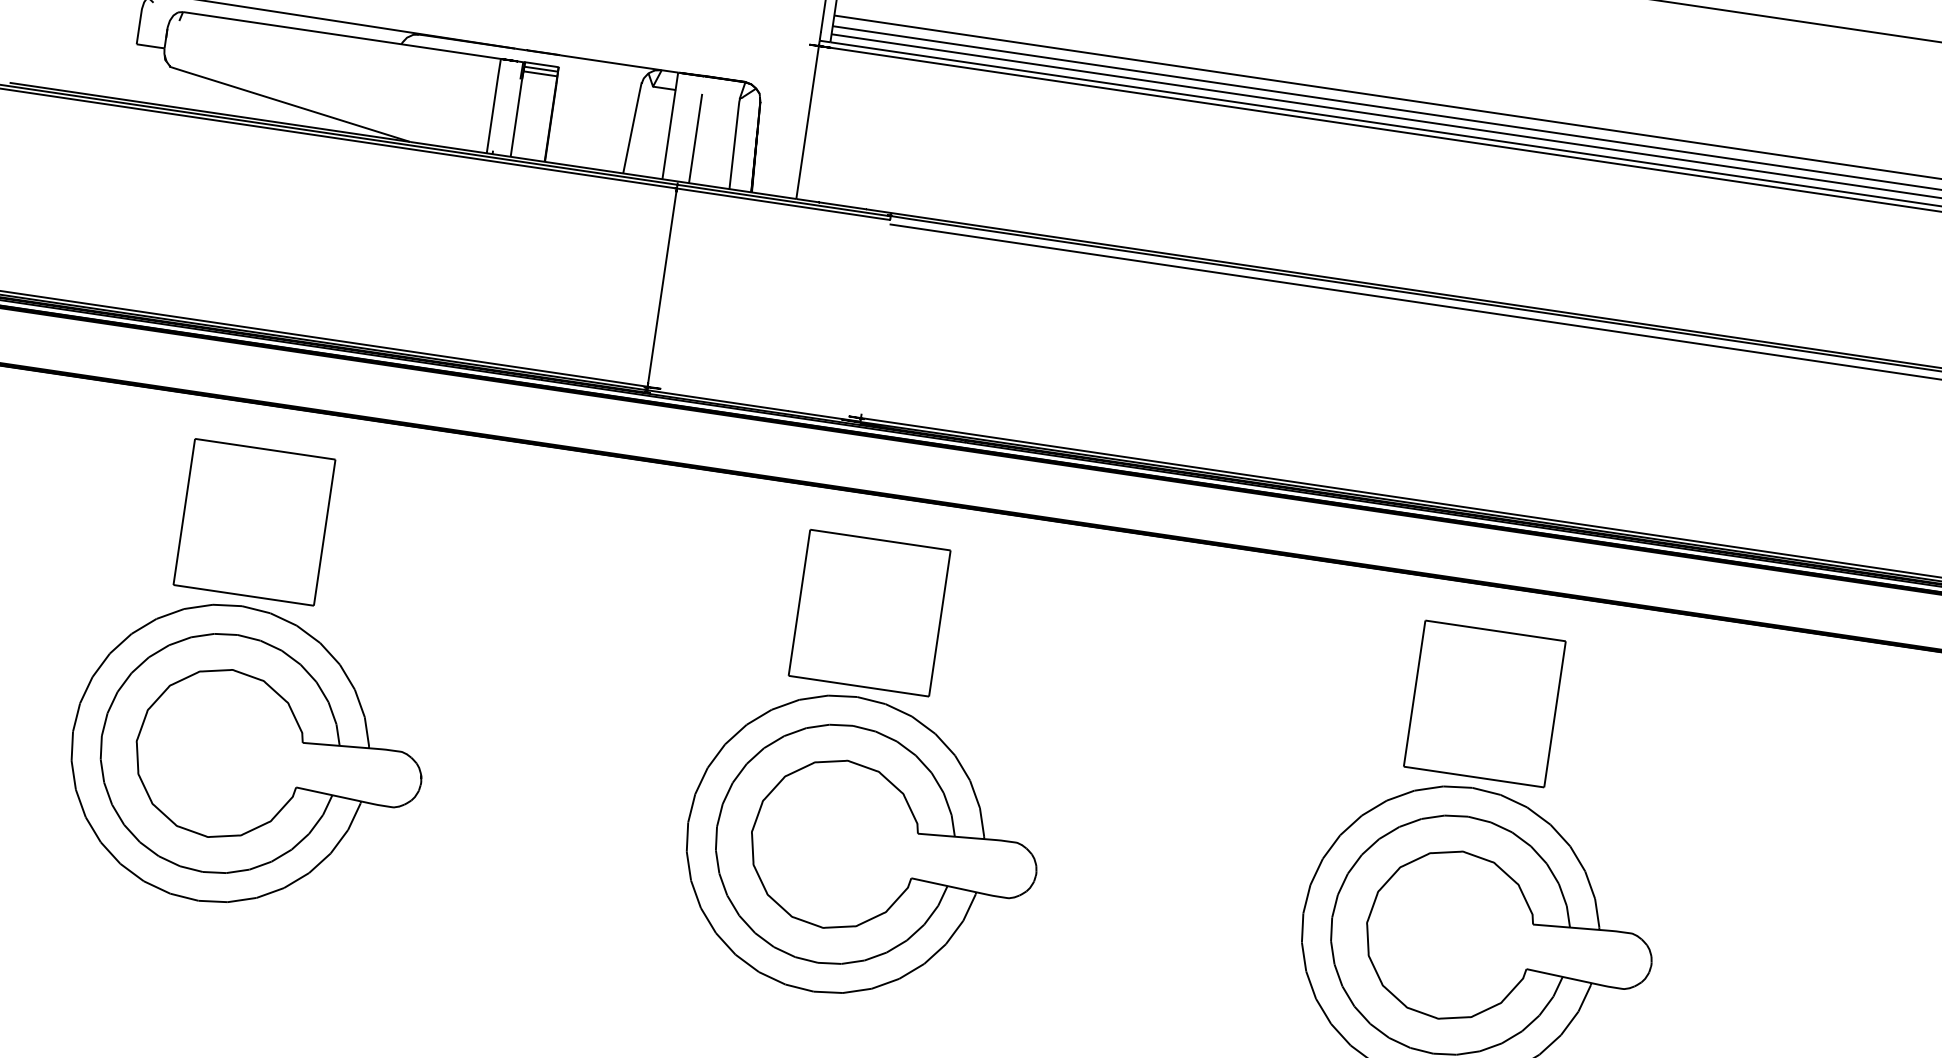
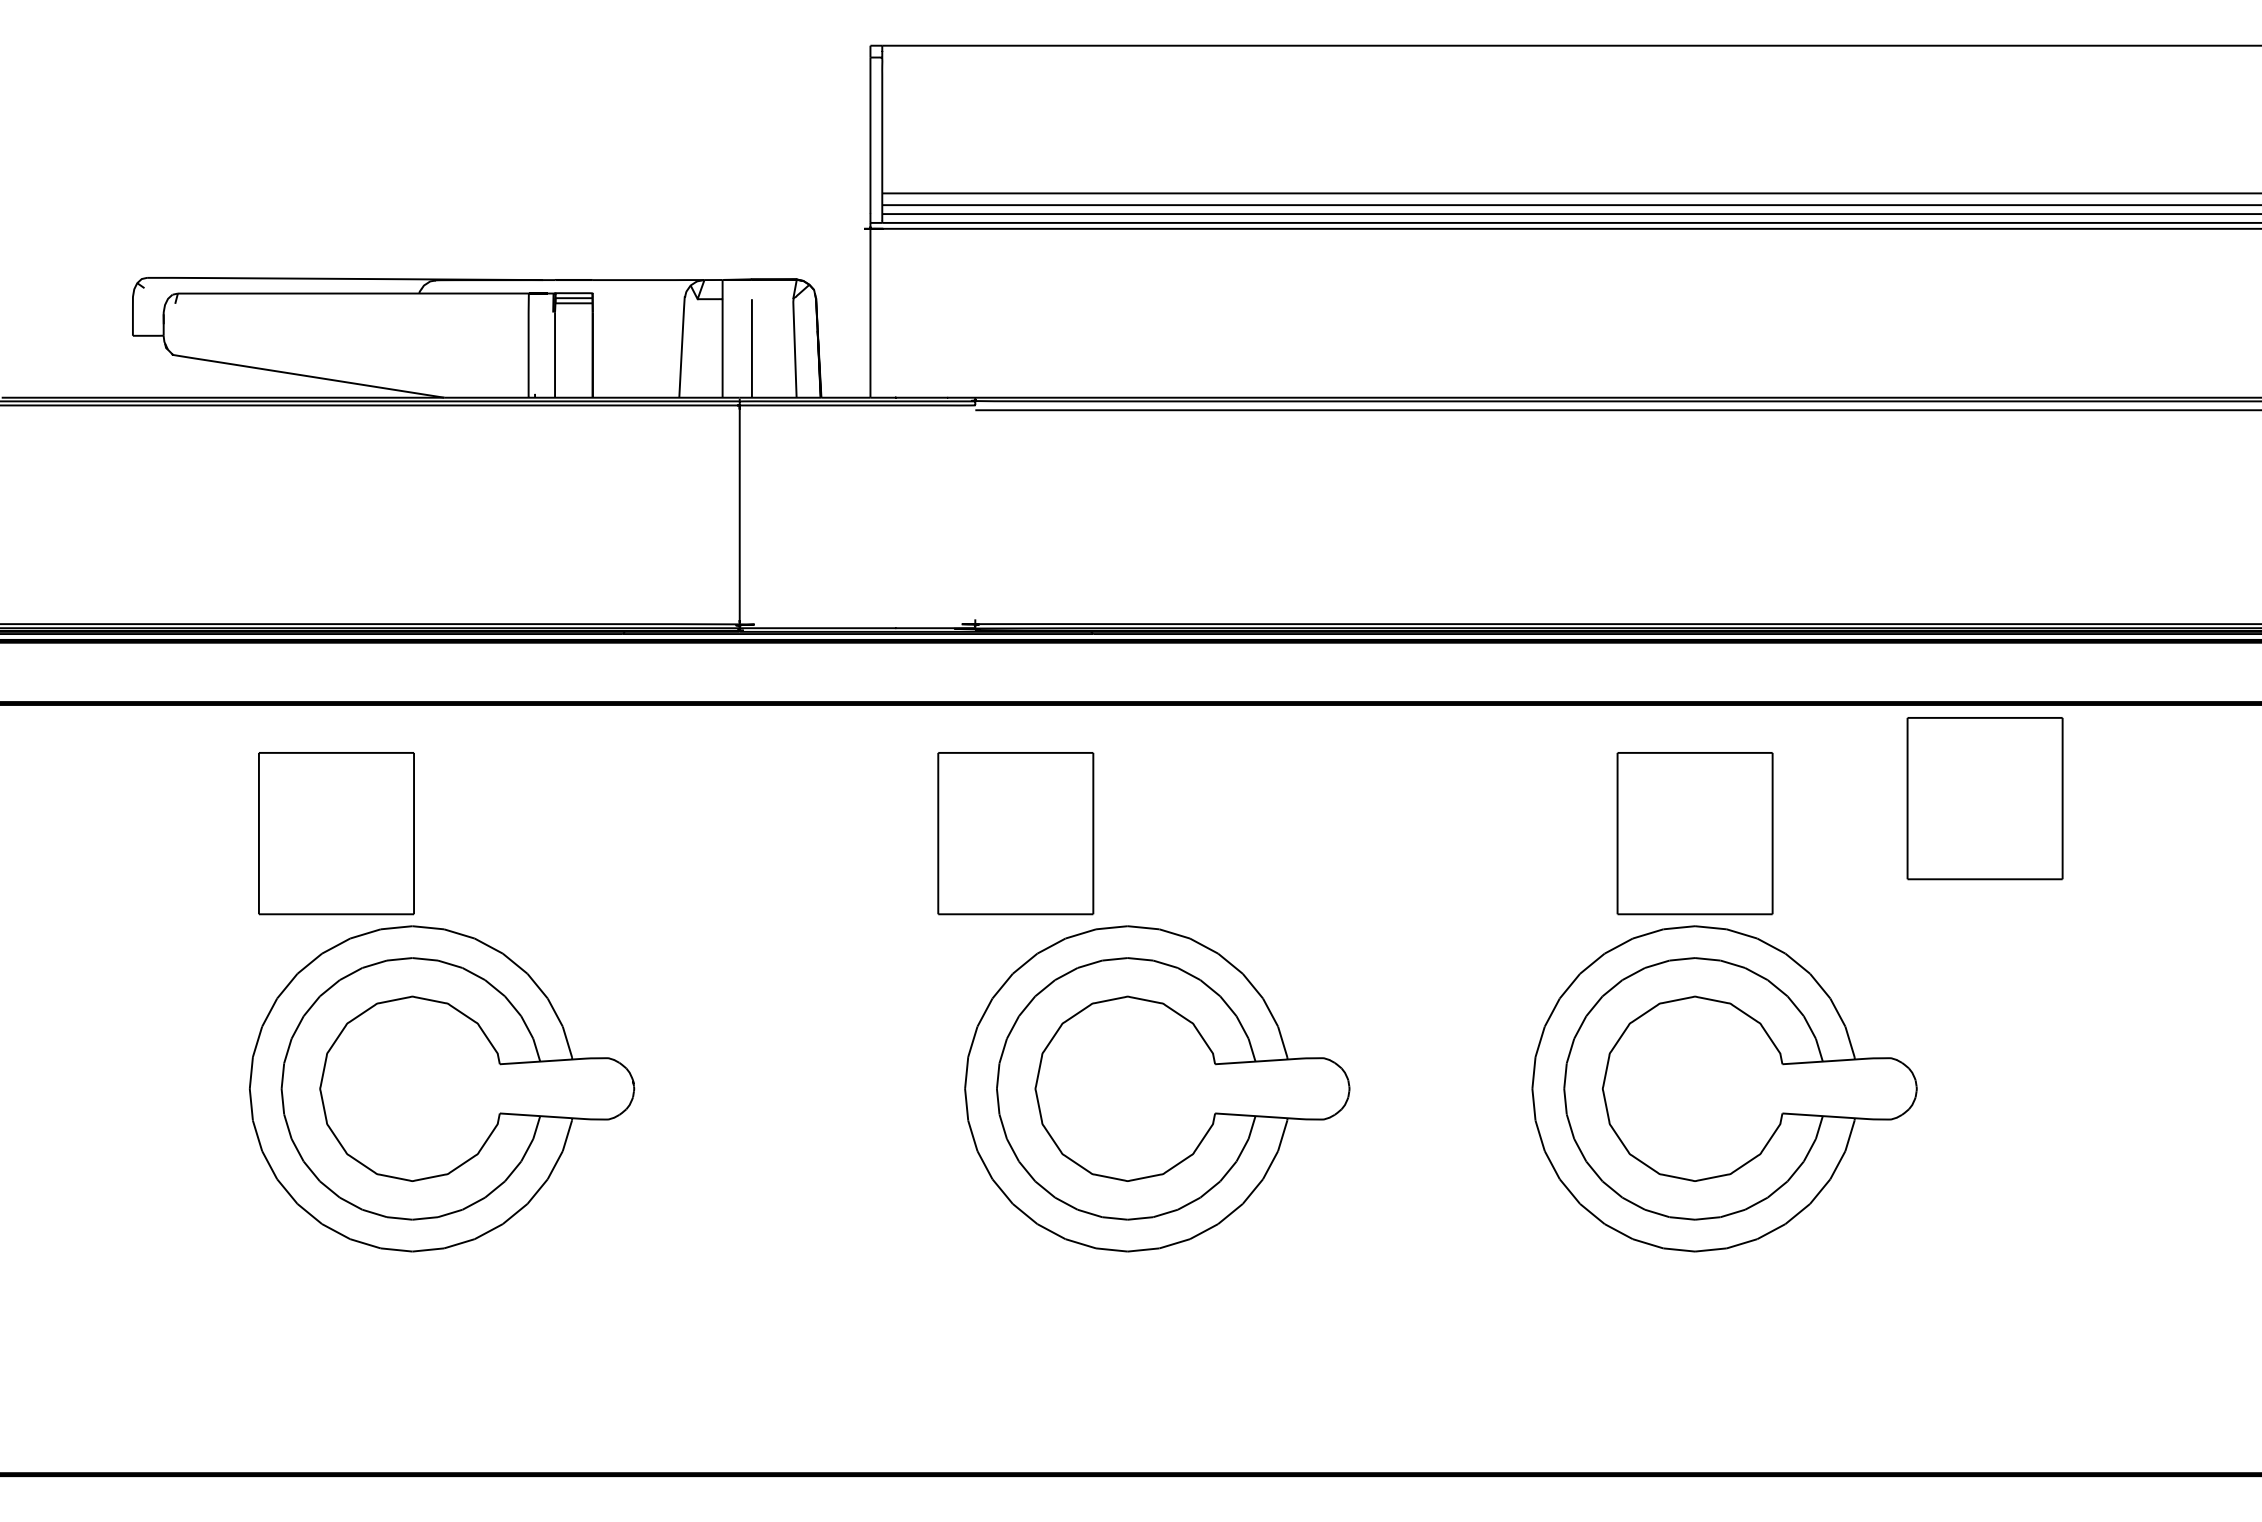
part: (1751, 710) -> (1984, 798), added
part: (247, 757) -> (442, 1088), moved
part: (862, 847) -> (1157, 1088), moved

